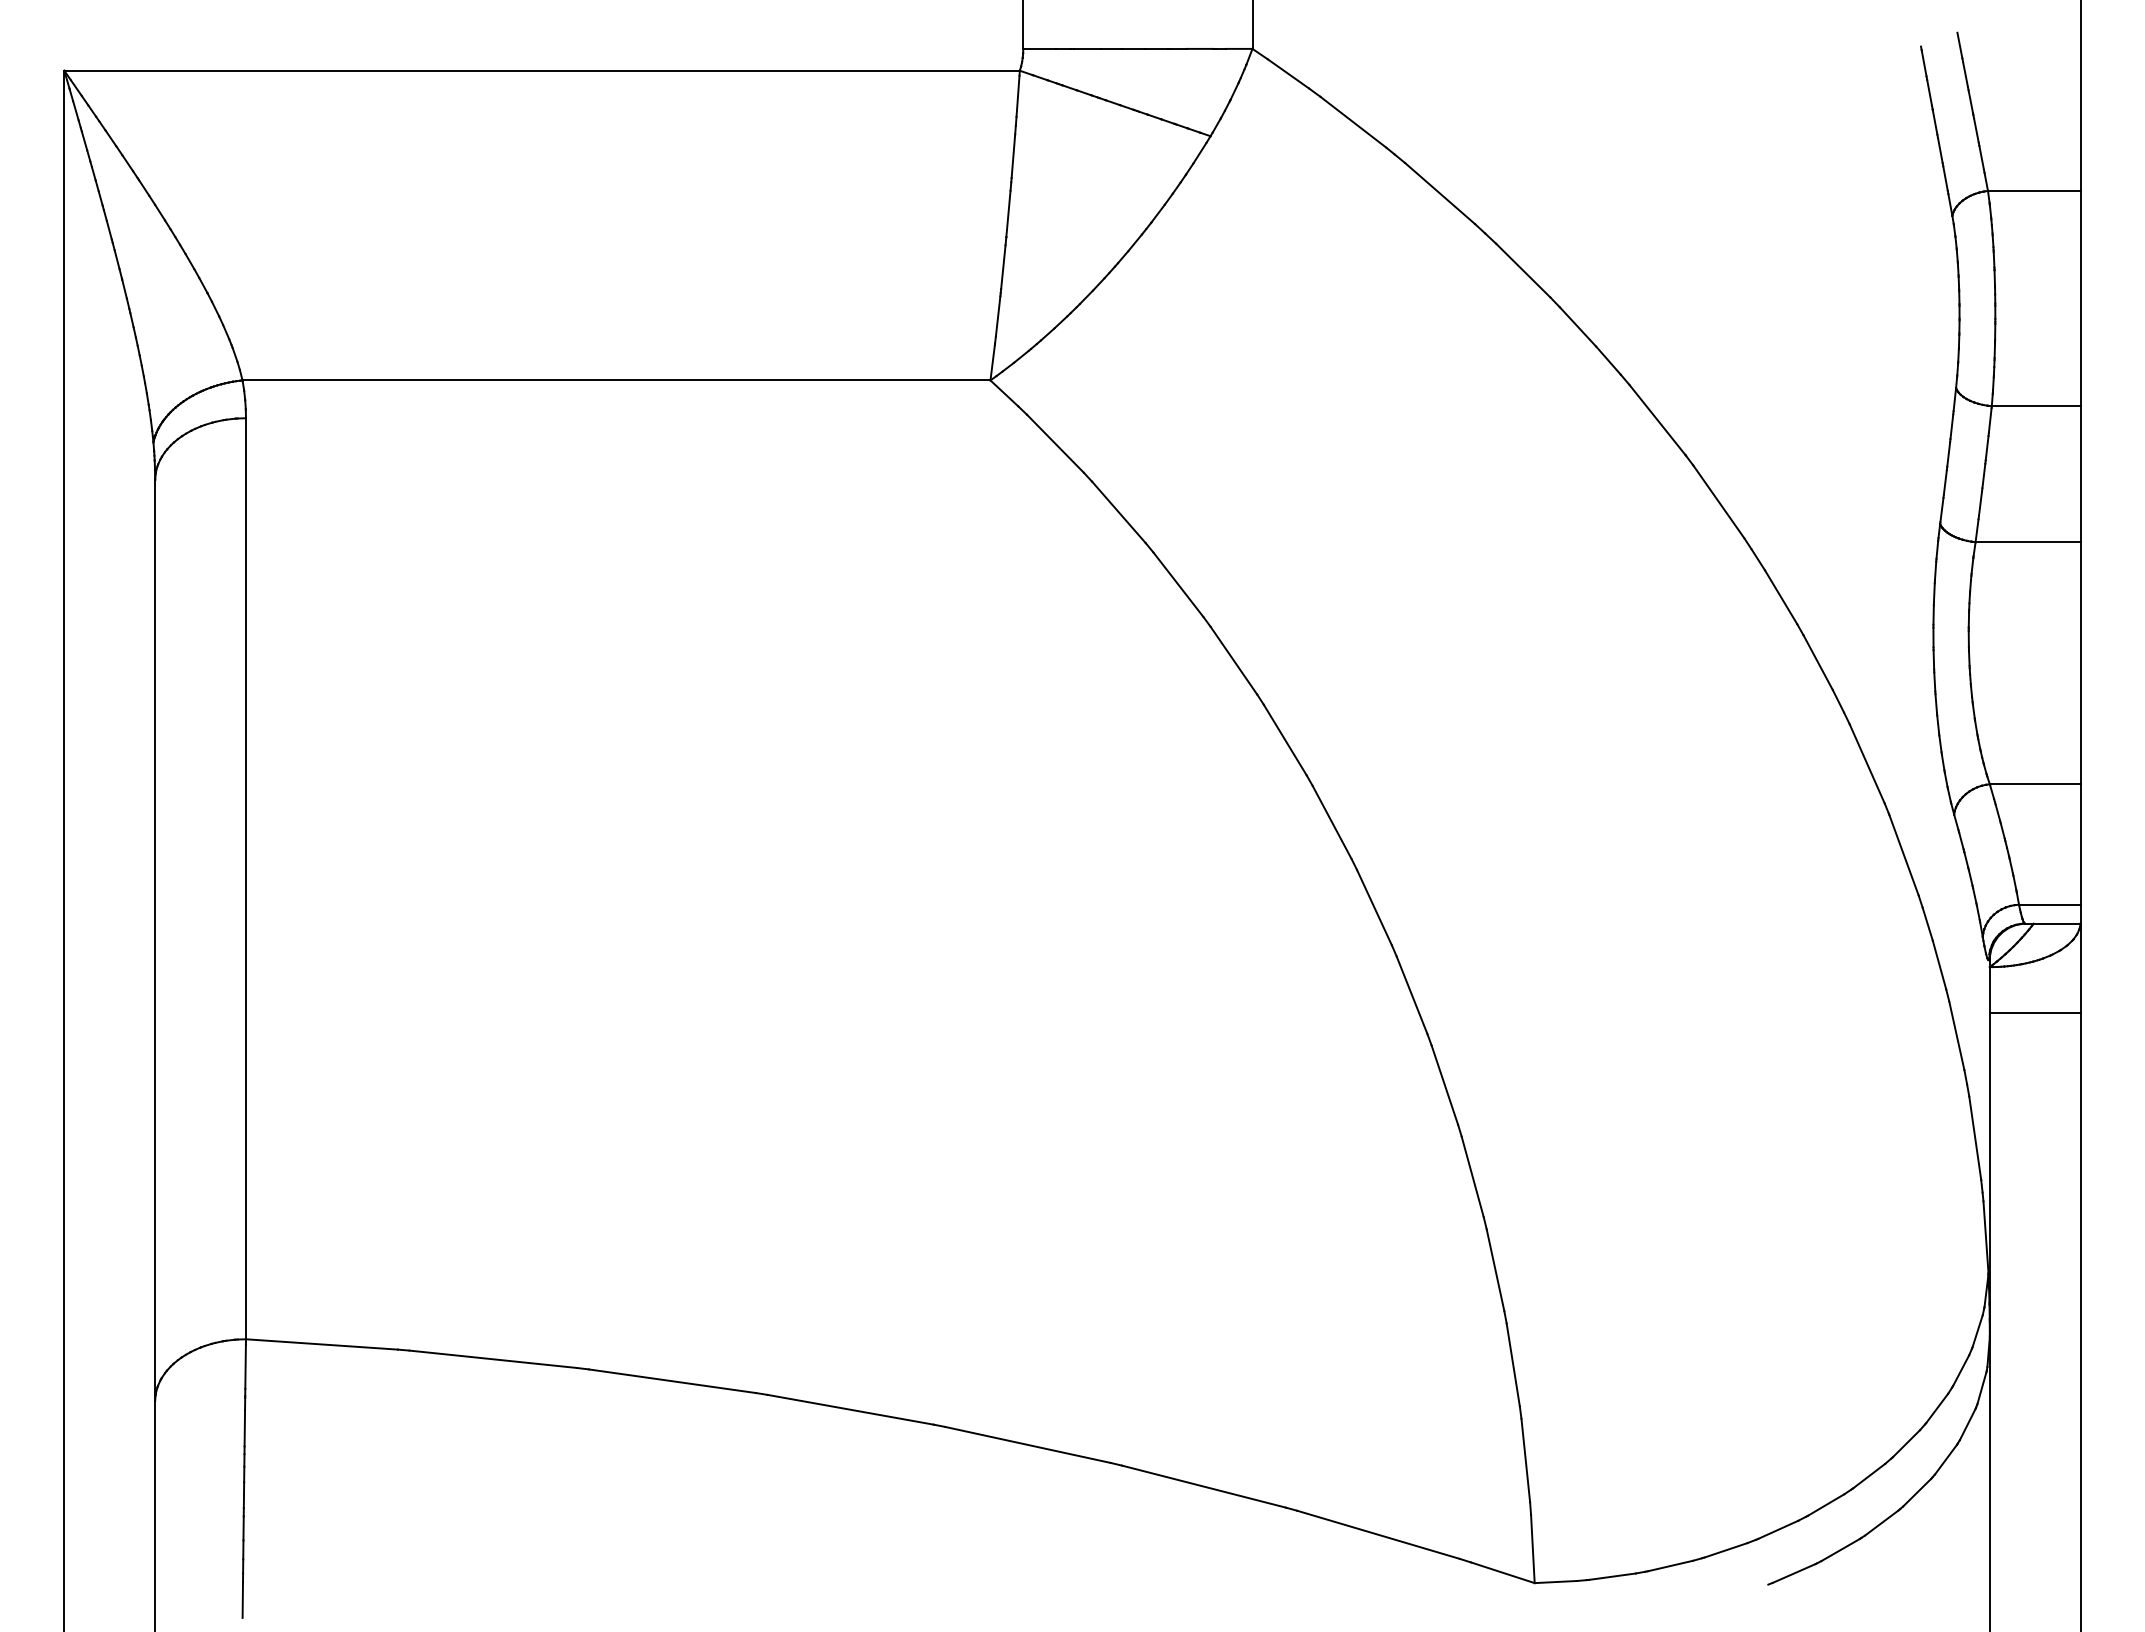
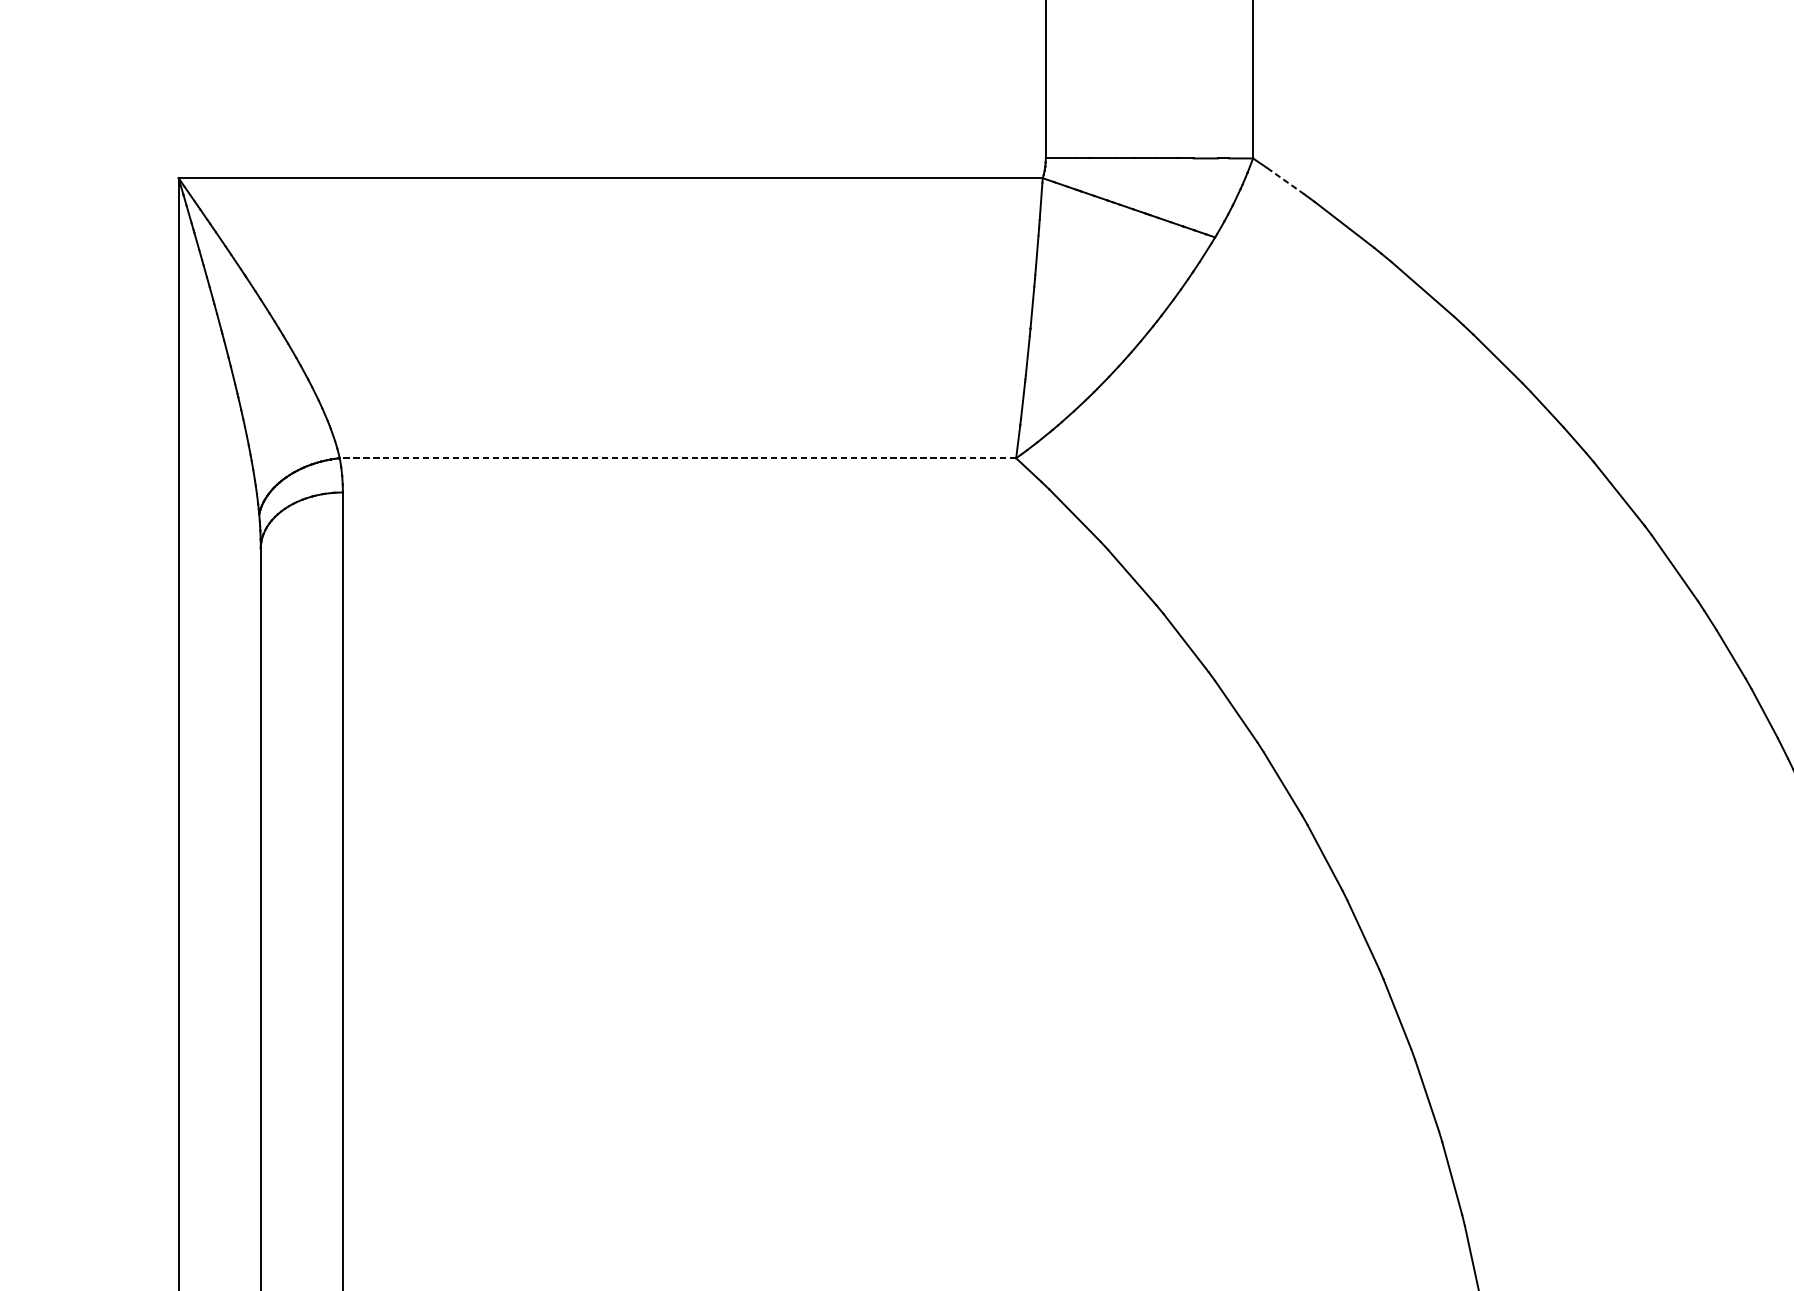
line: (1288, 74) -> (1285, 181), solid -> dashed
line: (616, 380) -> (677, 458), solid -> dashed

